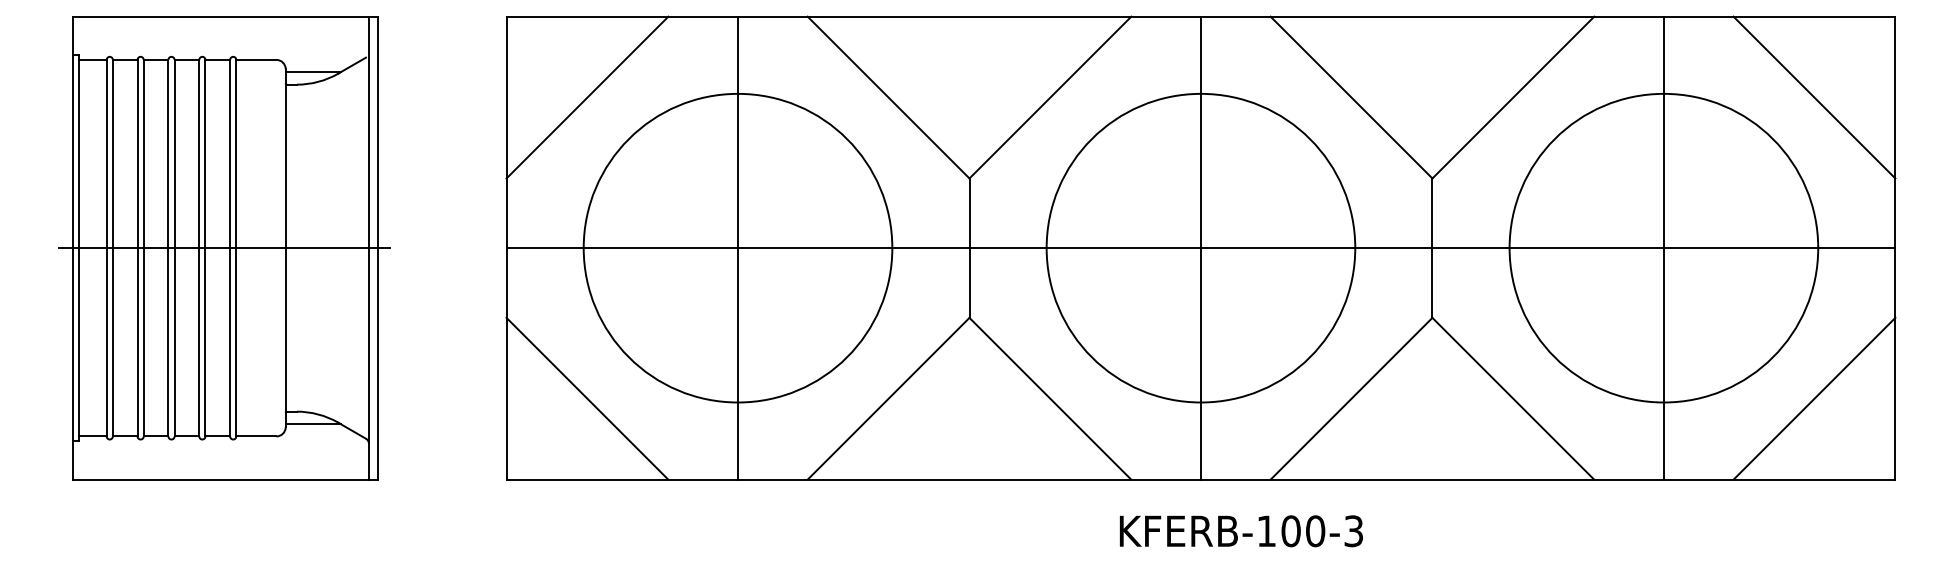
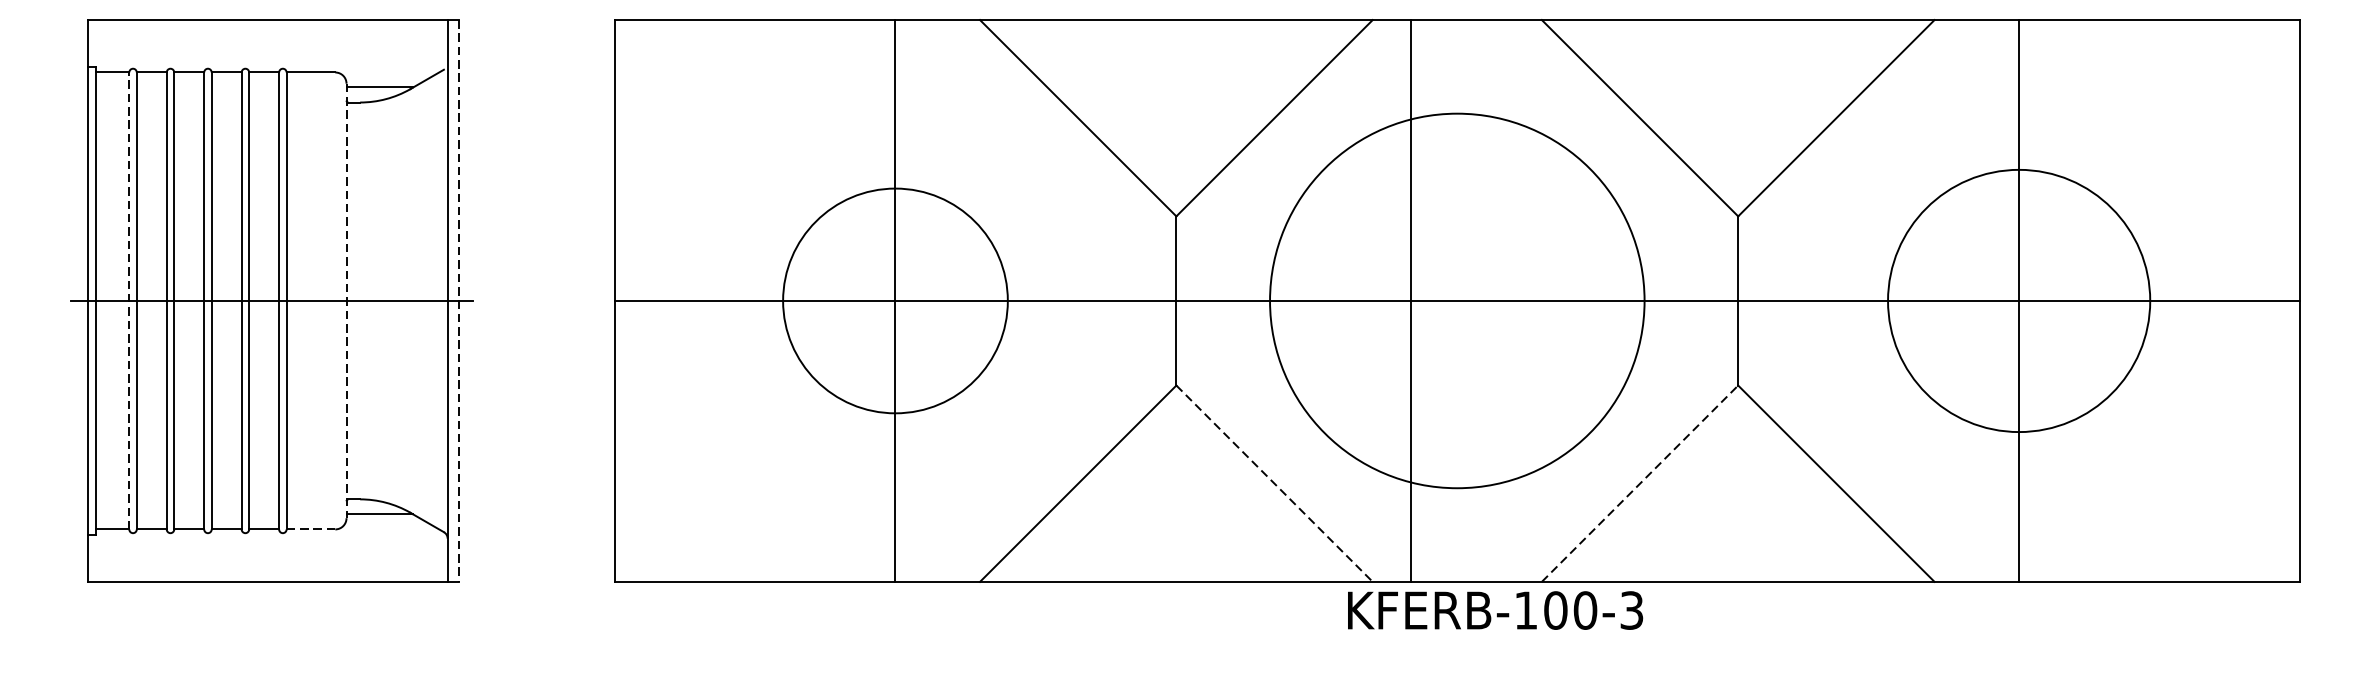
line: (587, 97) -> (712, 118), removed
line: (1814, 97) -> (2201, 118), removed
line: (106, 247) -> (129, 300), solid -> dashed
circle: (737, 247) -> (894, 300), size x0.6
line: (1200, 247) -> (1410, 300), moved
circle: (1663, 247) -> (2018, 300), size x0.7
line: (285, 248) -> (346, 301), solid -> dashed
line: (378, 248) -> (459, 301), solid -> dashed
line: (587, 398) -> (712, 483), removed
line: (1351, 398) -> (1639, 483), solid -> dashed
line: (1814, 398) -> (2201, 483), removed
line: (1050, 399) -> (1274, 484), solid -> dashed
line: (255, 436) -> (309, 529), solid -> dashed
text: (1240, 531) -> (1494, 610), moved

